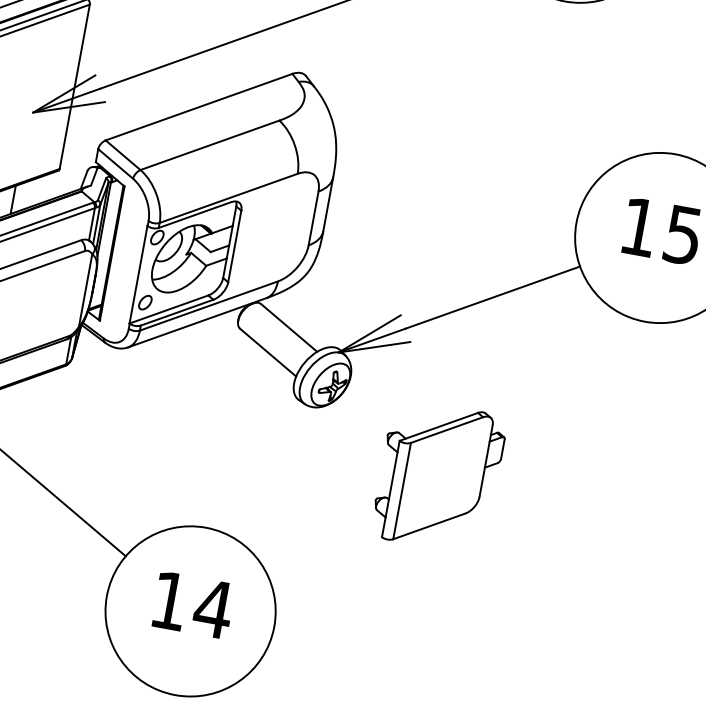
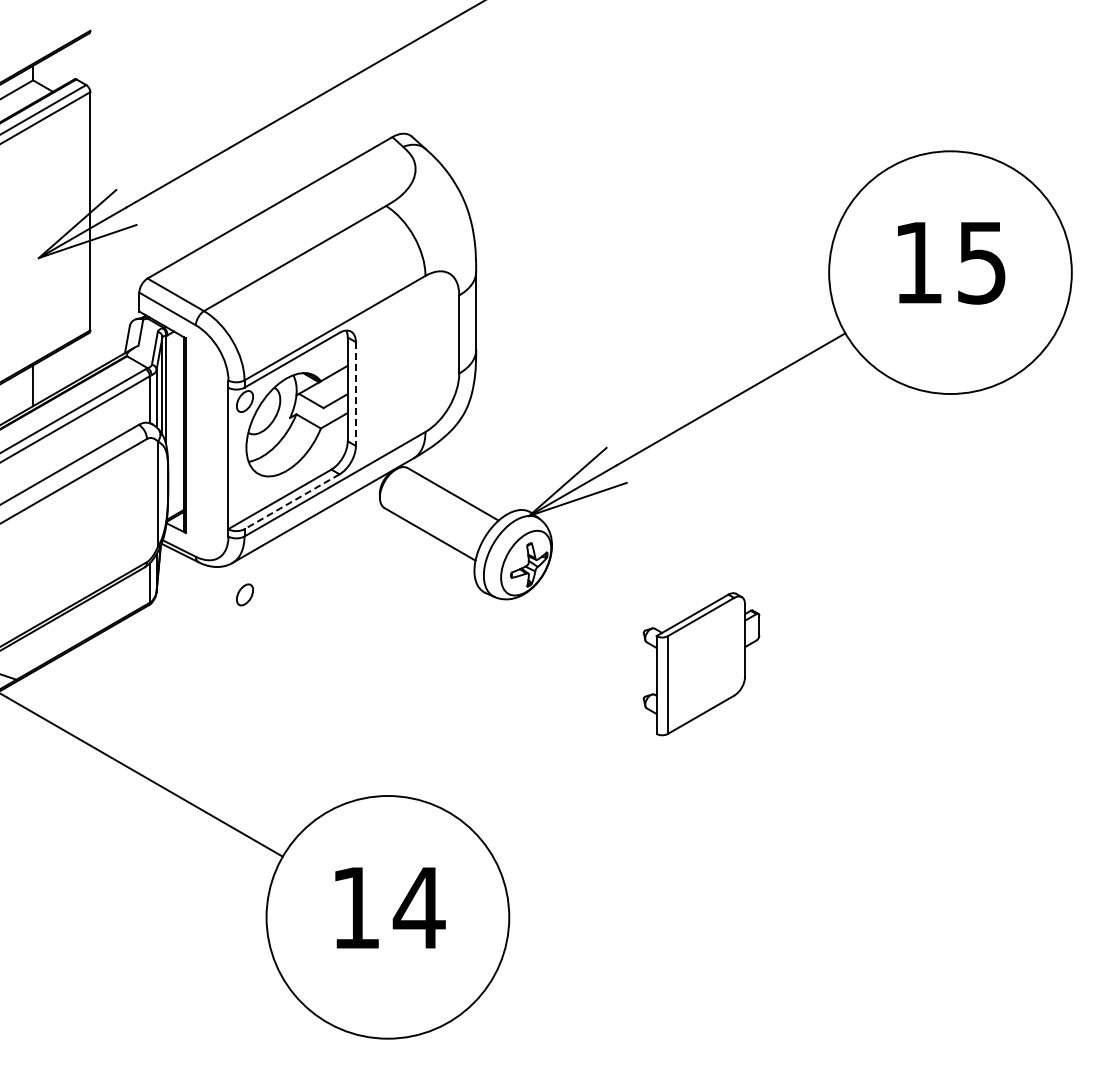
line: (234, 246) -> (355, 394), solid -> dashed
part: (145, 302) -> (244, 594), moved
line: (177, 312) -> (292, 501), solid -> dashed
part: (439, 476) -> (701, 663), size x0.7

